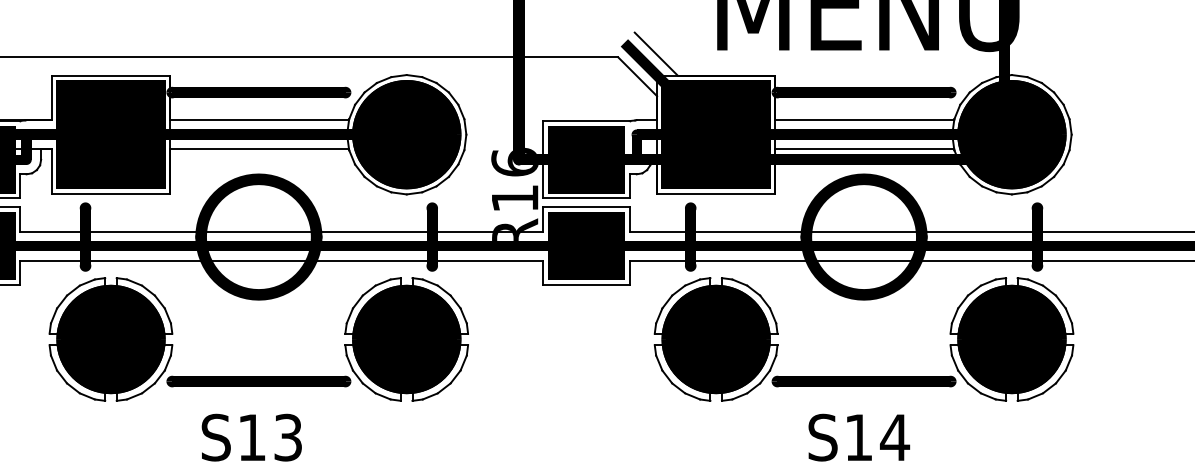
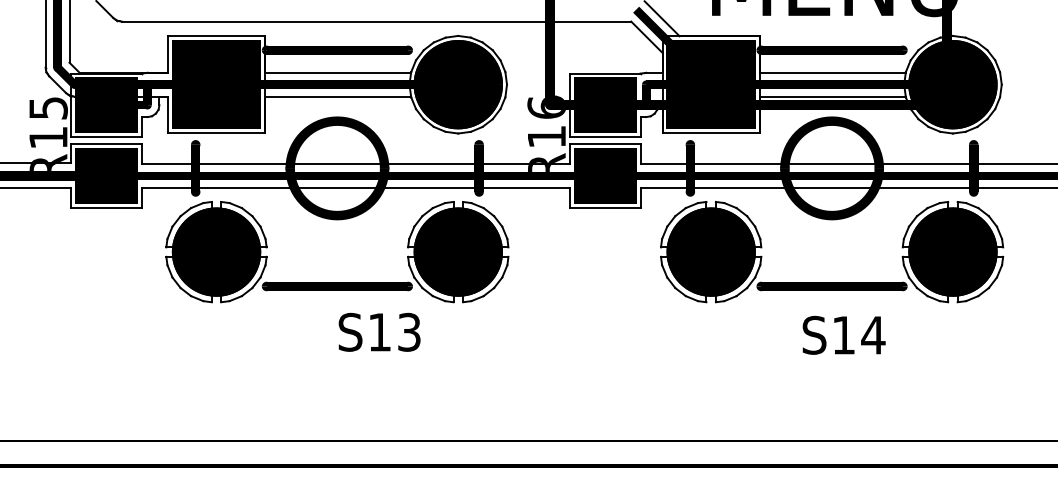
text: (251, 436) -> (379, 331), moved
text: (858, 436) -> (843, 334), moved

